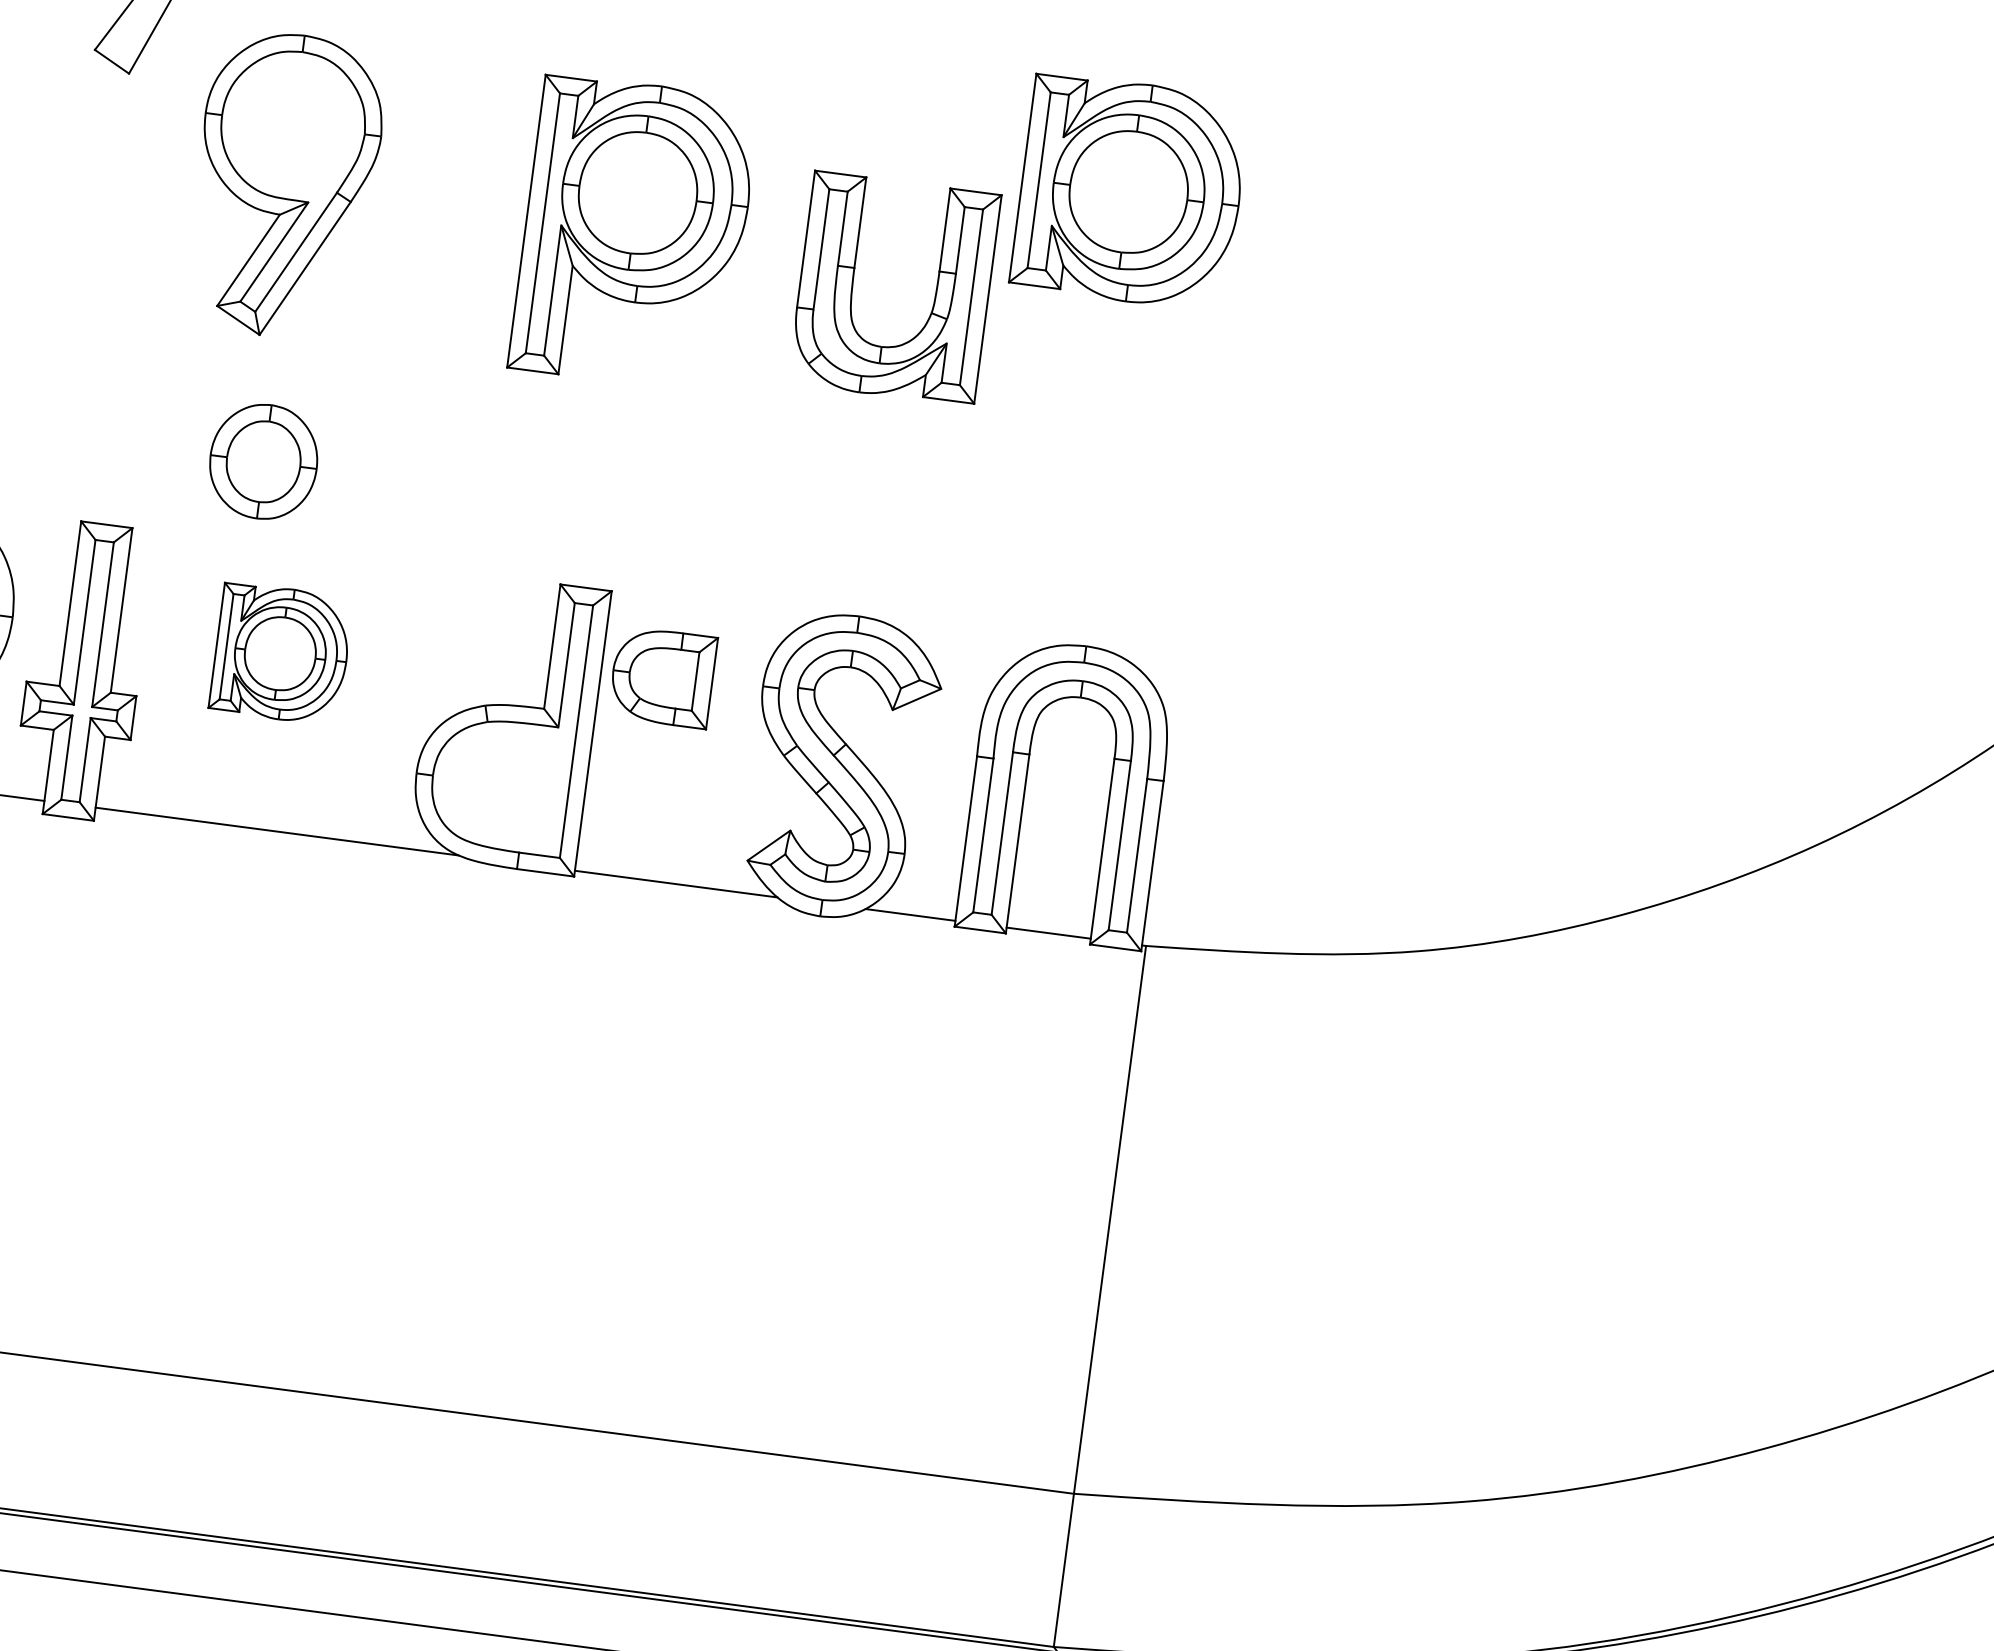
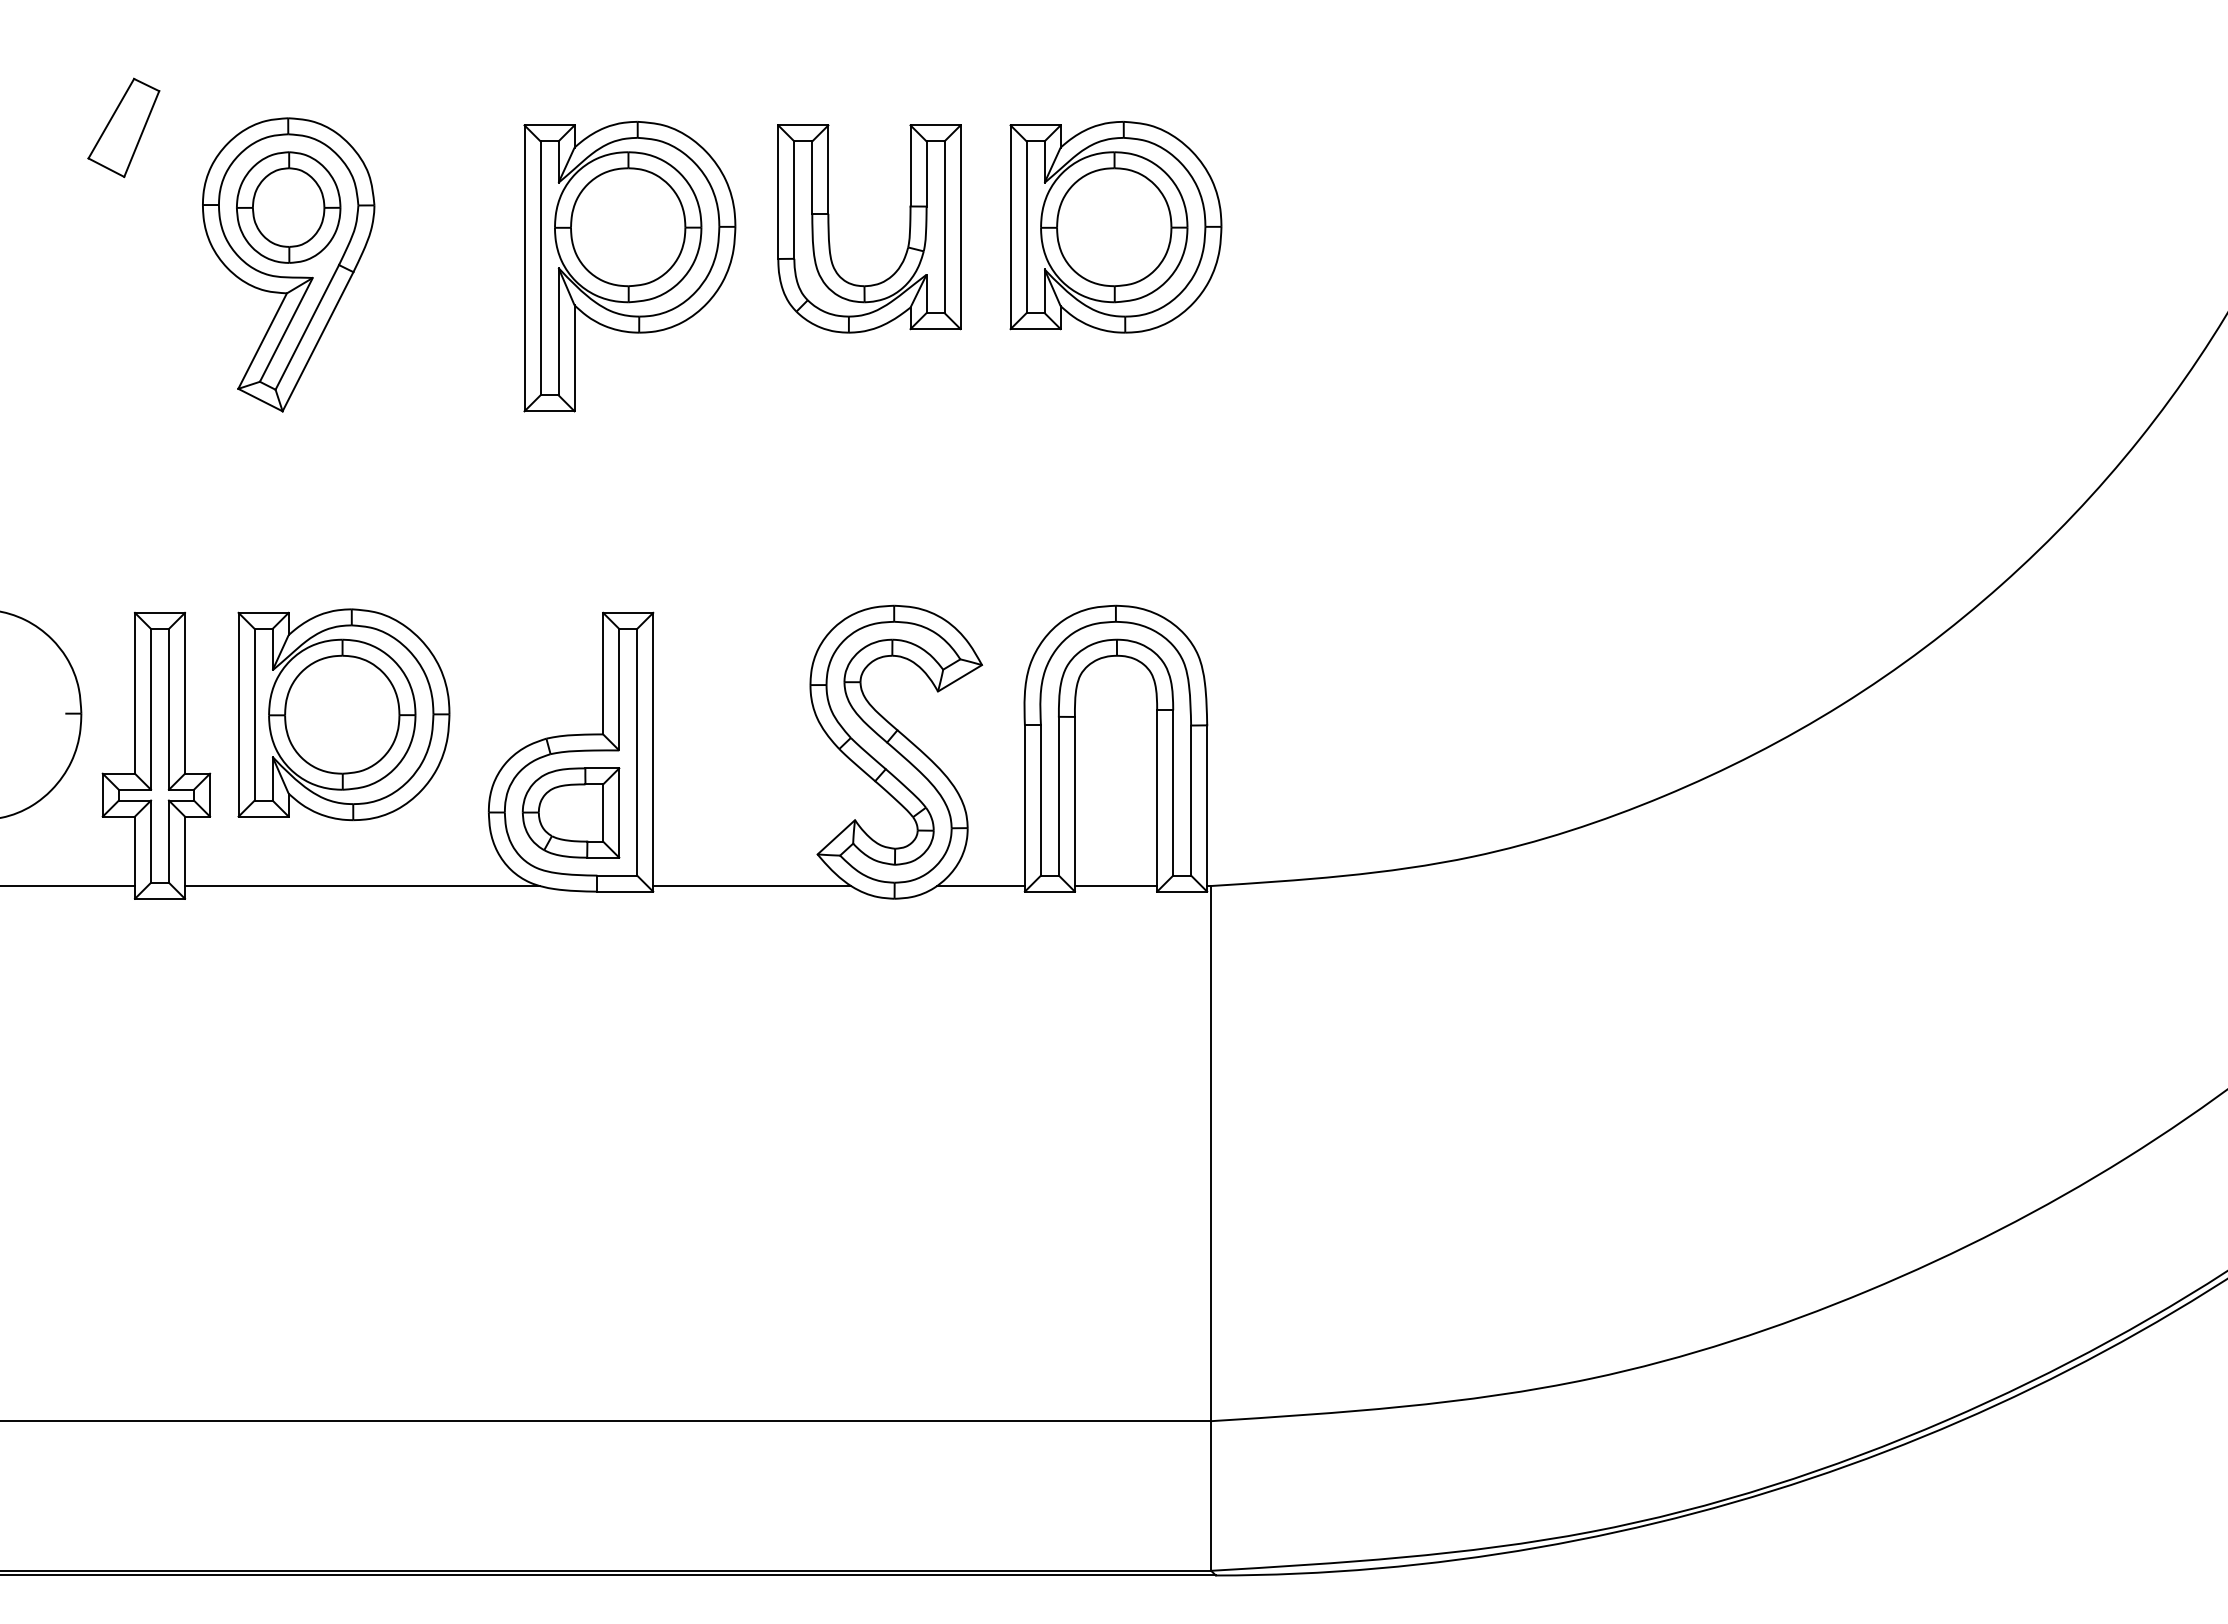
part: (1130, 192) -> (1115, 227), moved
part: (933, 299) -> (908, 234), moved
part: (263, 461) -> (288, 207), moved
part: (280, 653) -> (343, 714), size x1.67
part: (662, 676) -> (570, 812), moved

